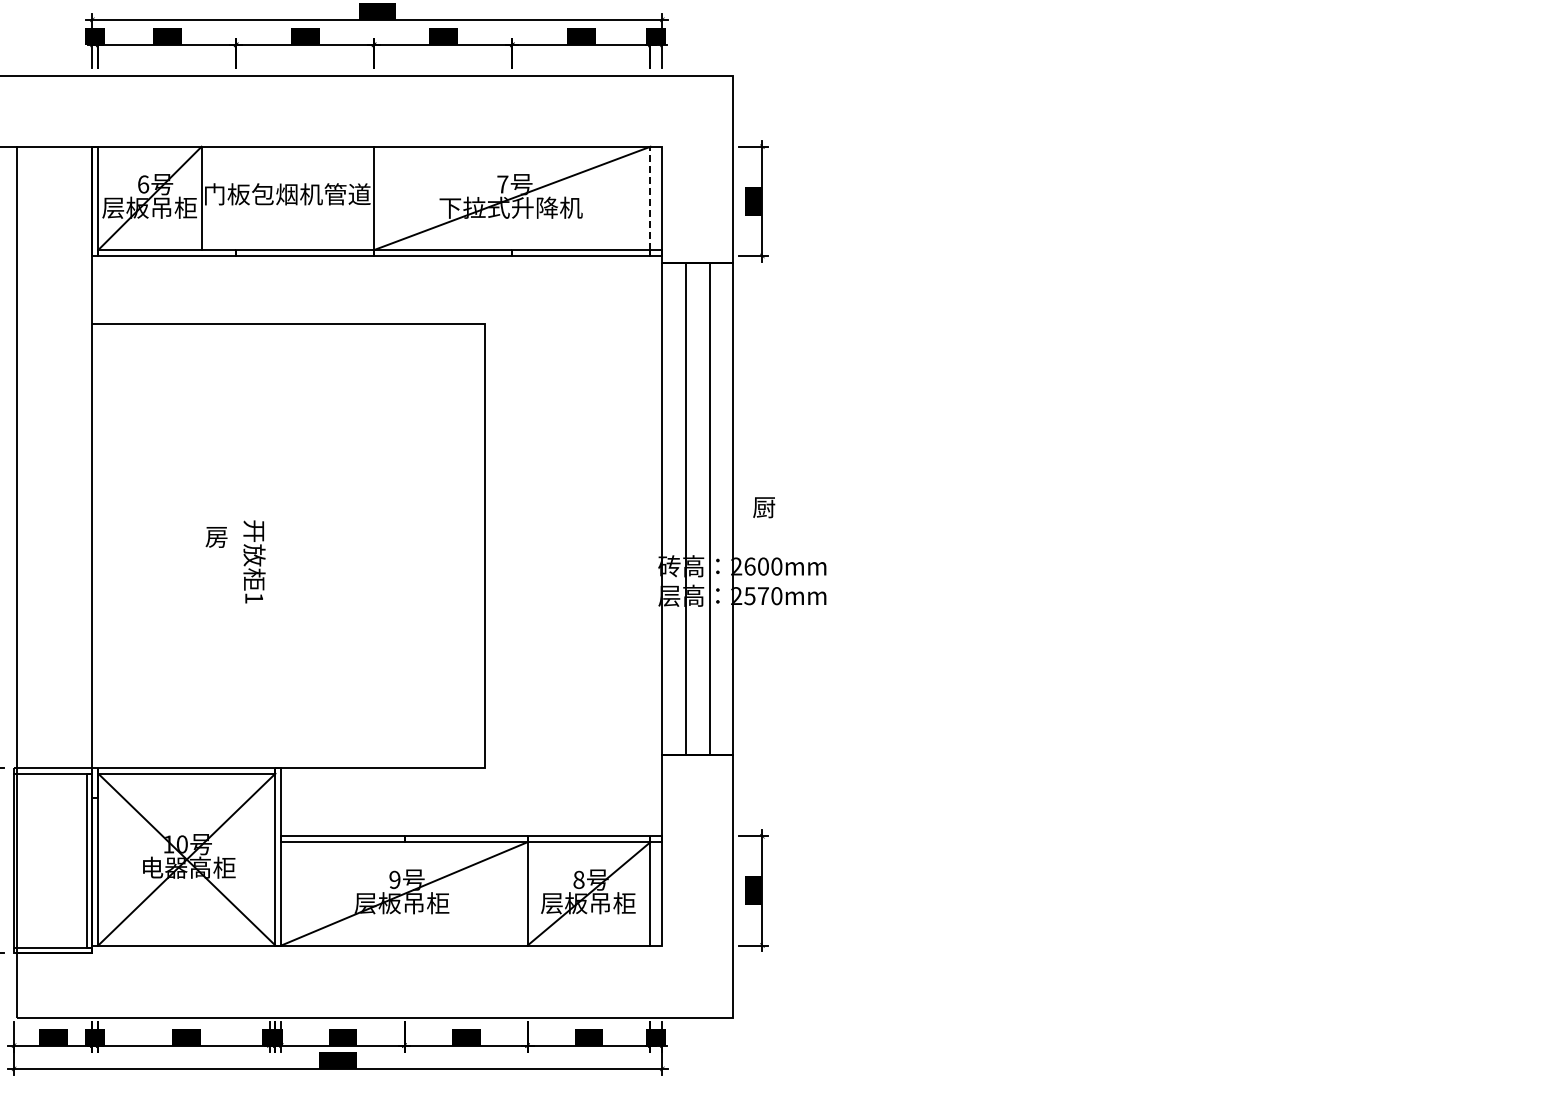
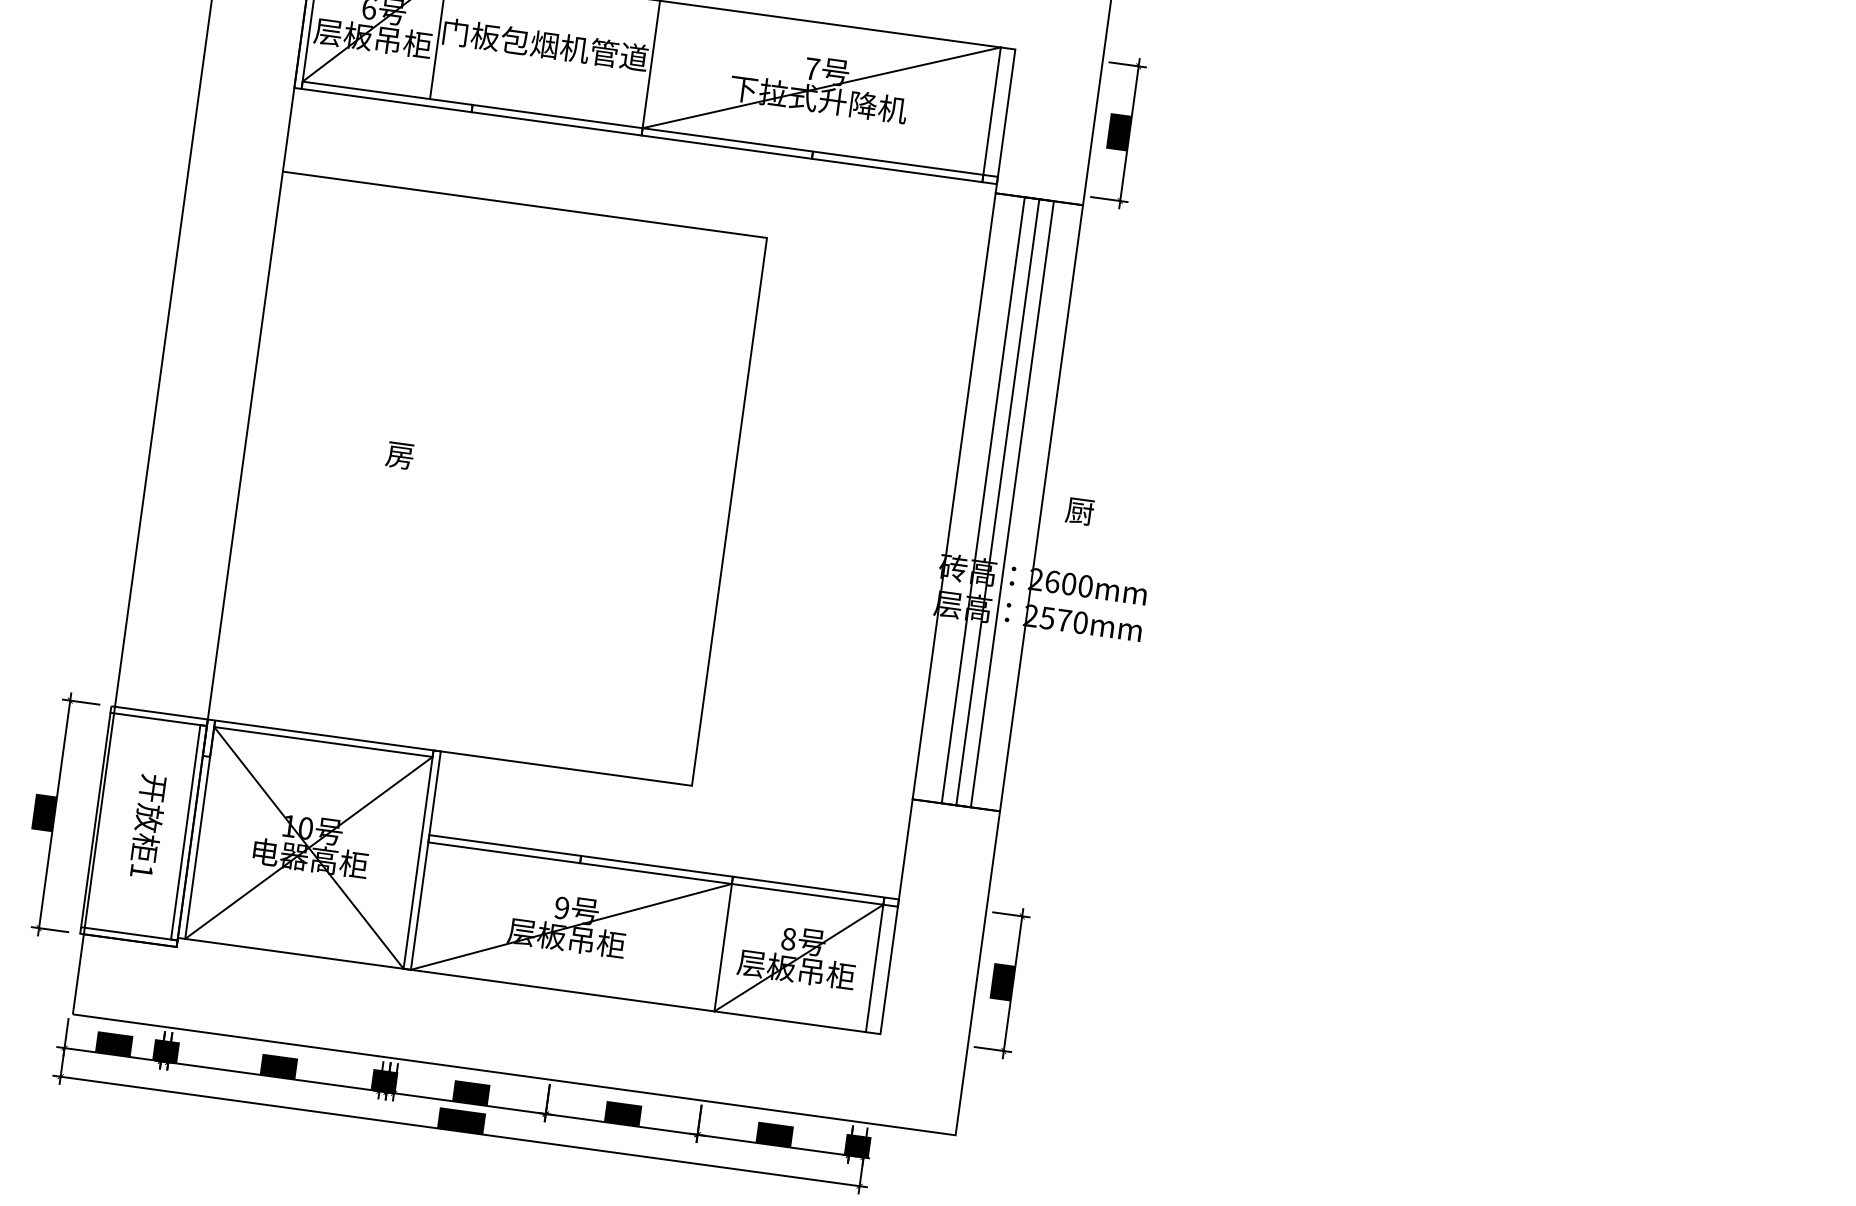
line: (650, 198) -> (992, 111), dashed -> solid
line: (697, 509) -> (997, 502), added
text: (254, 561) -> (148, 825), moved

